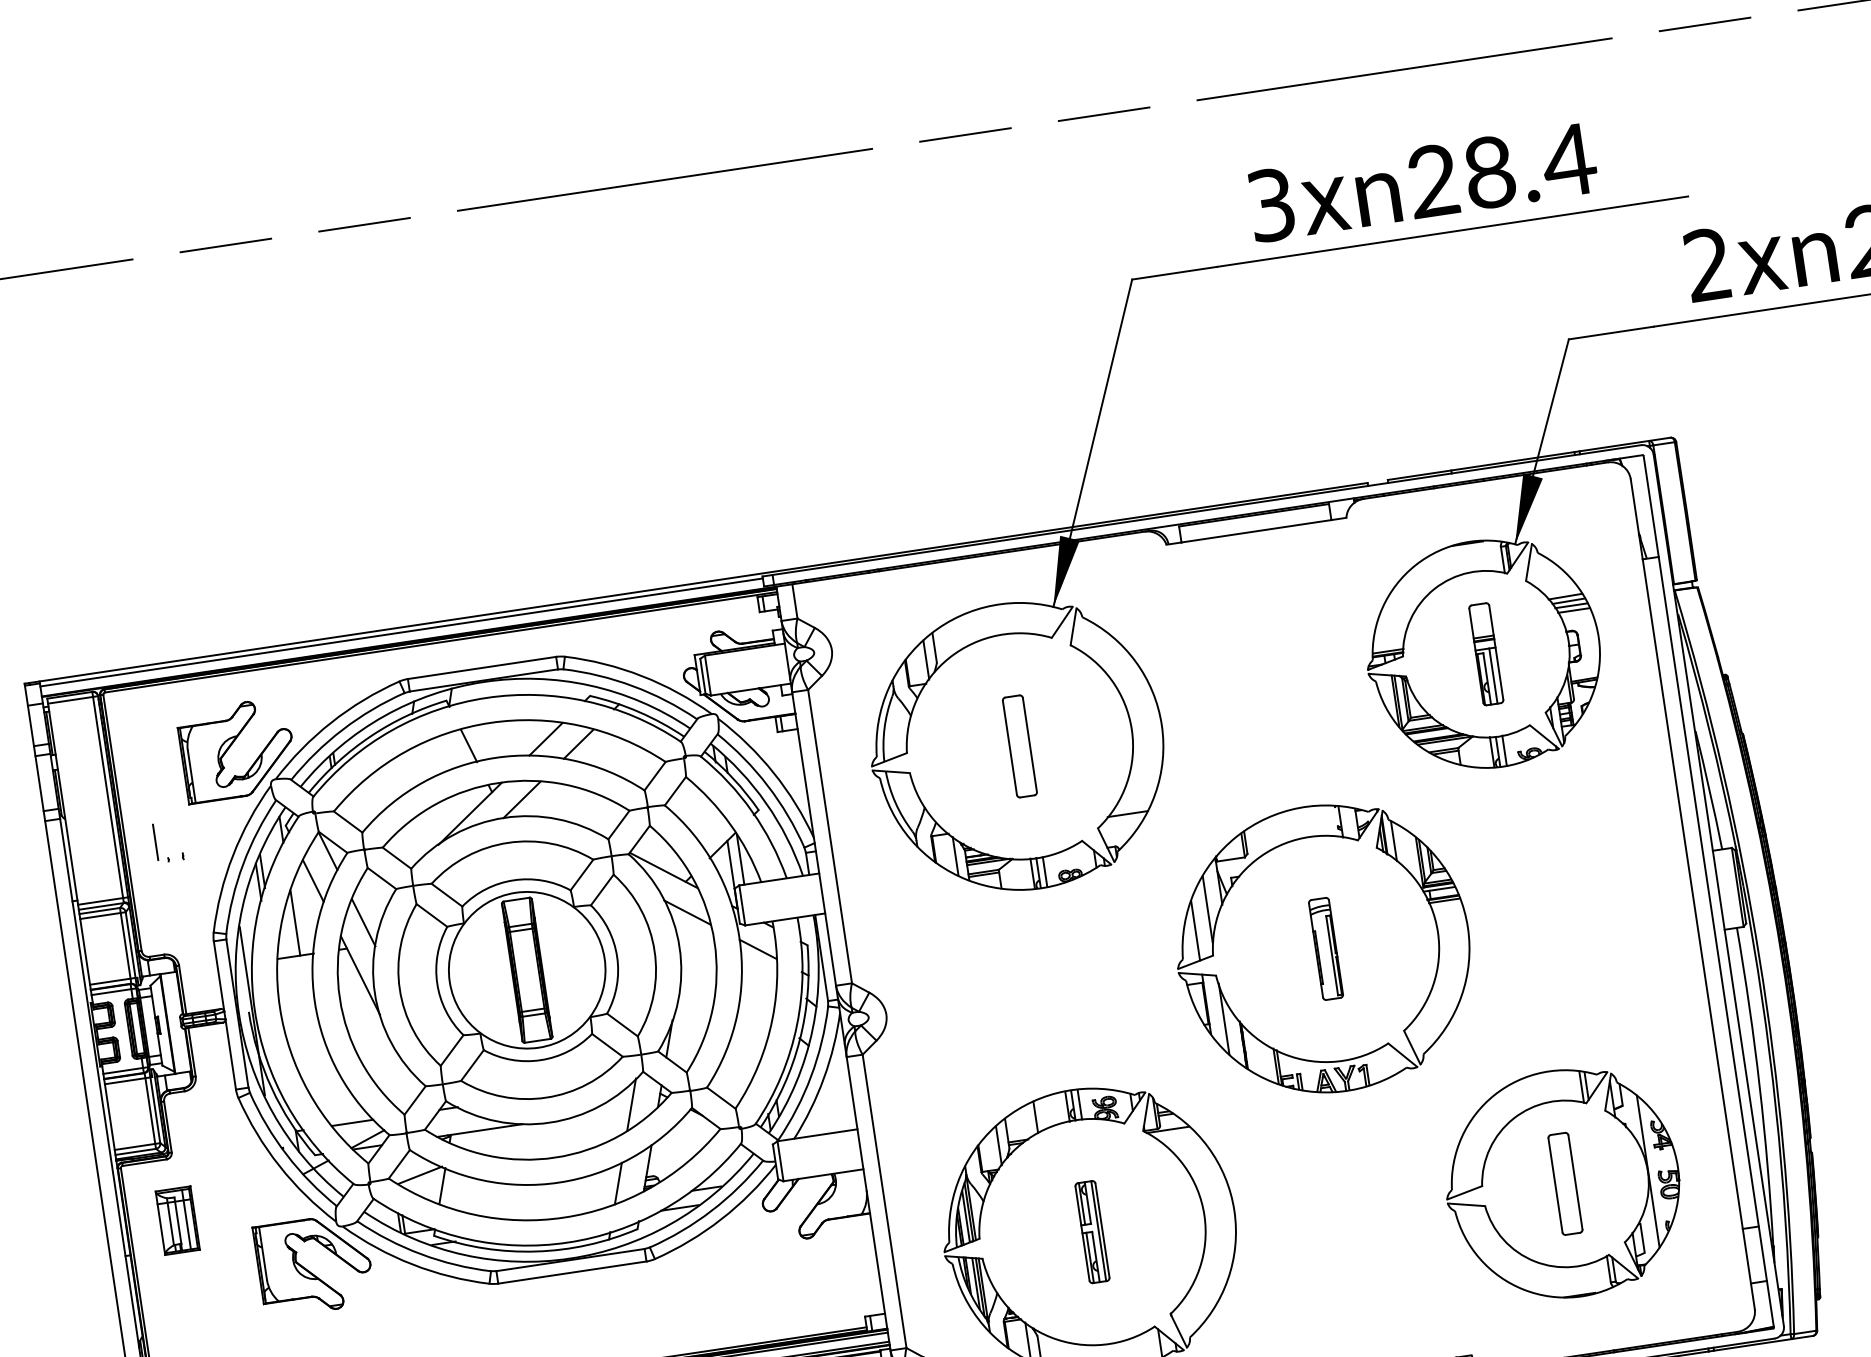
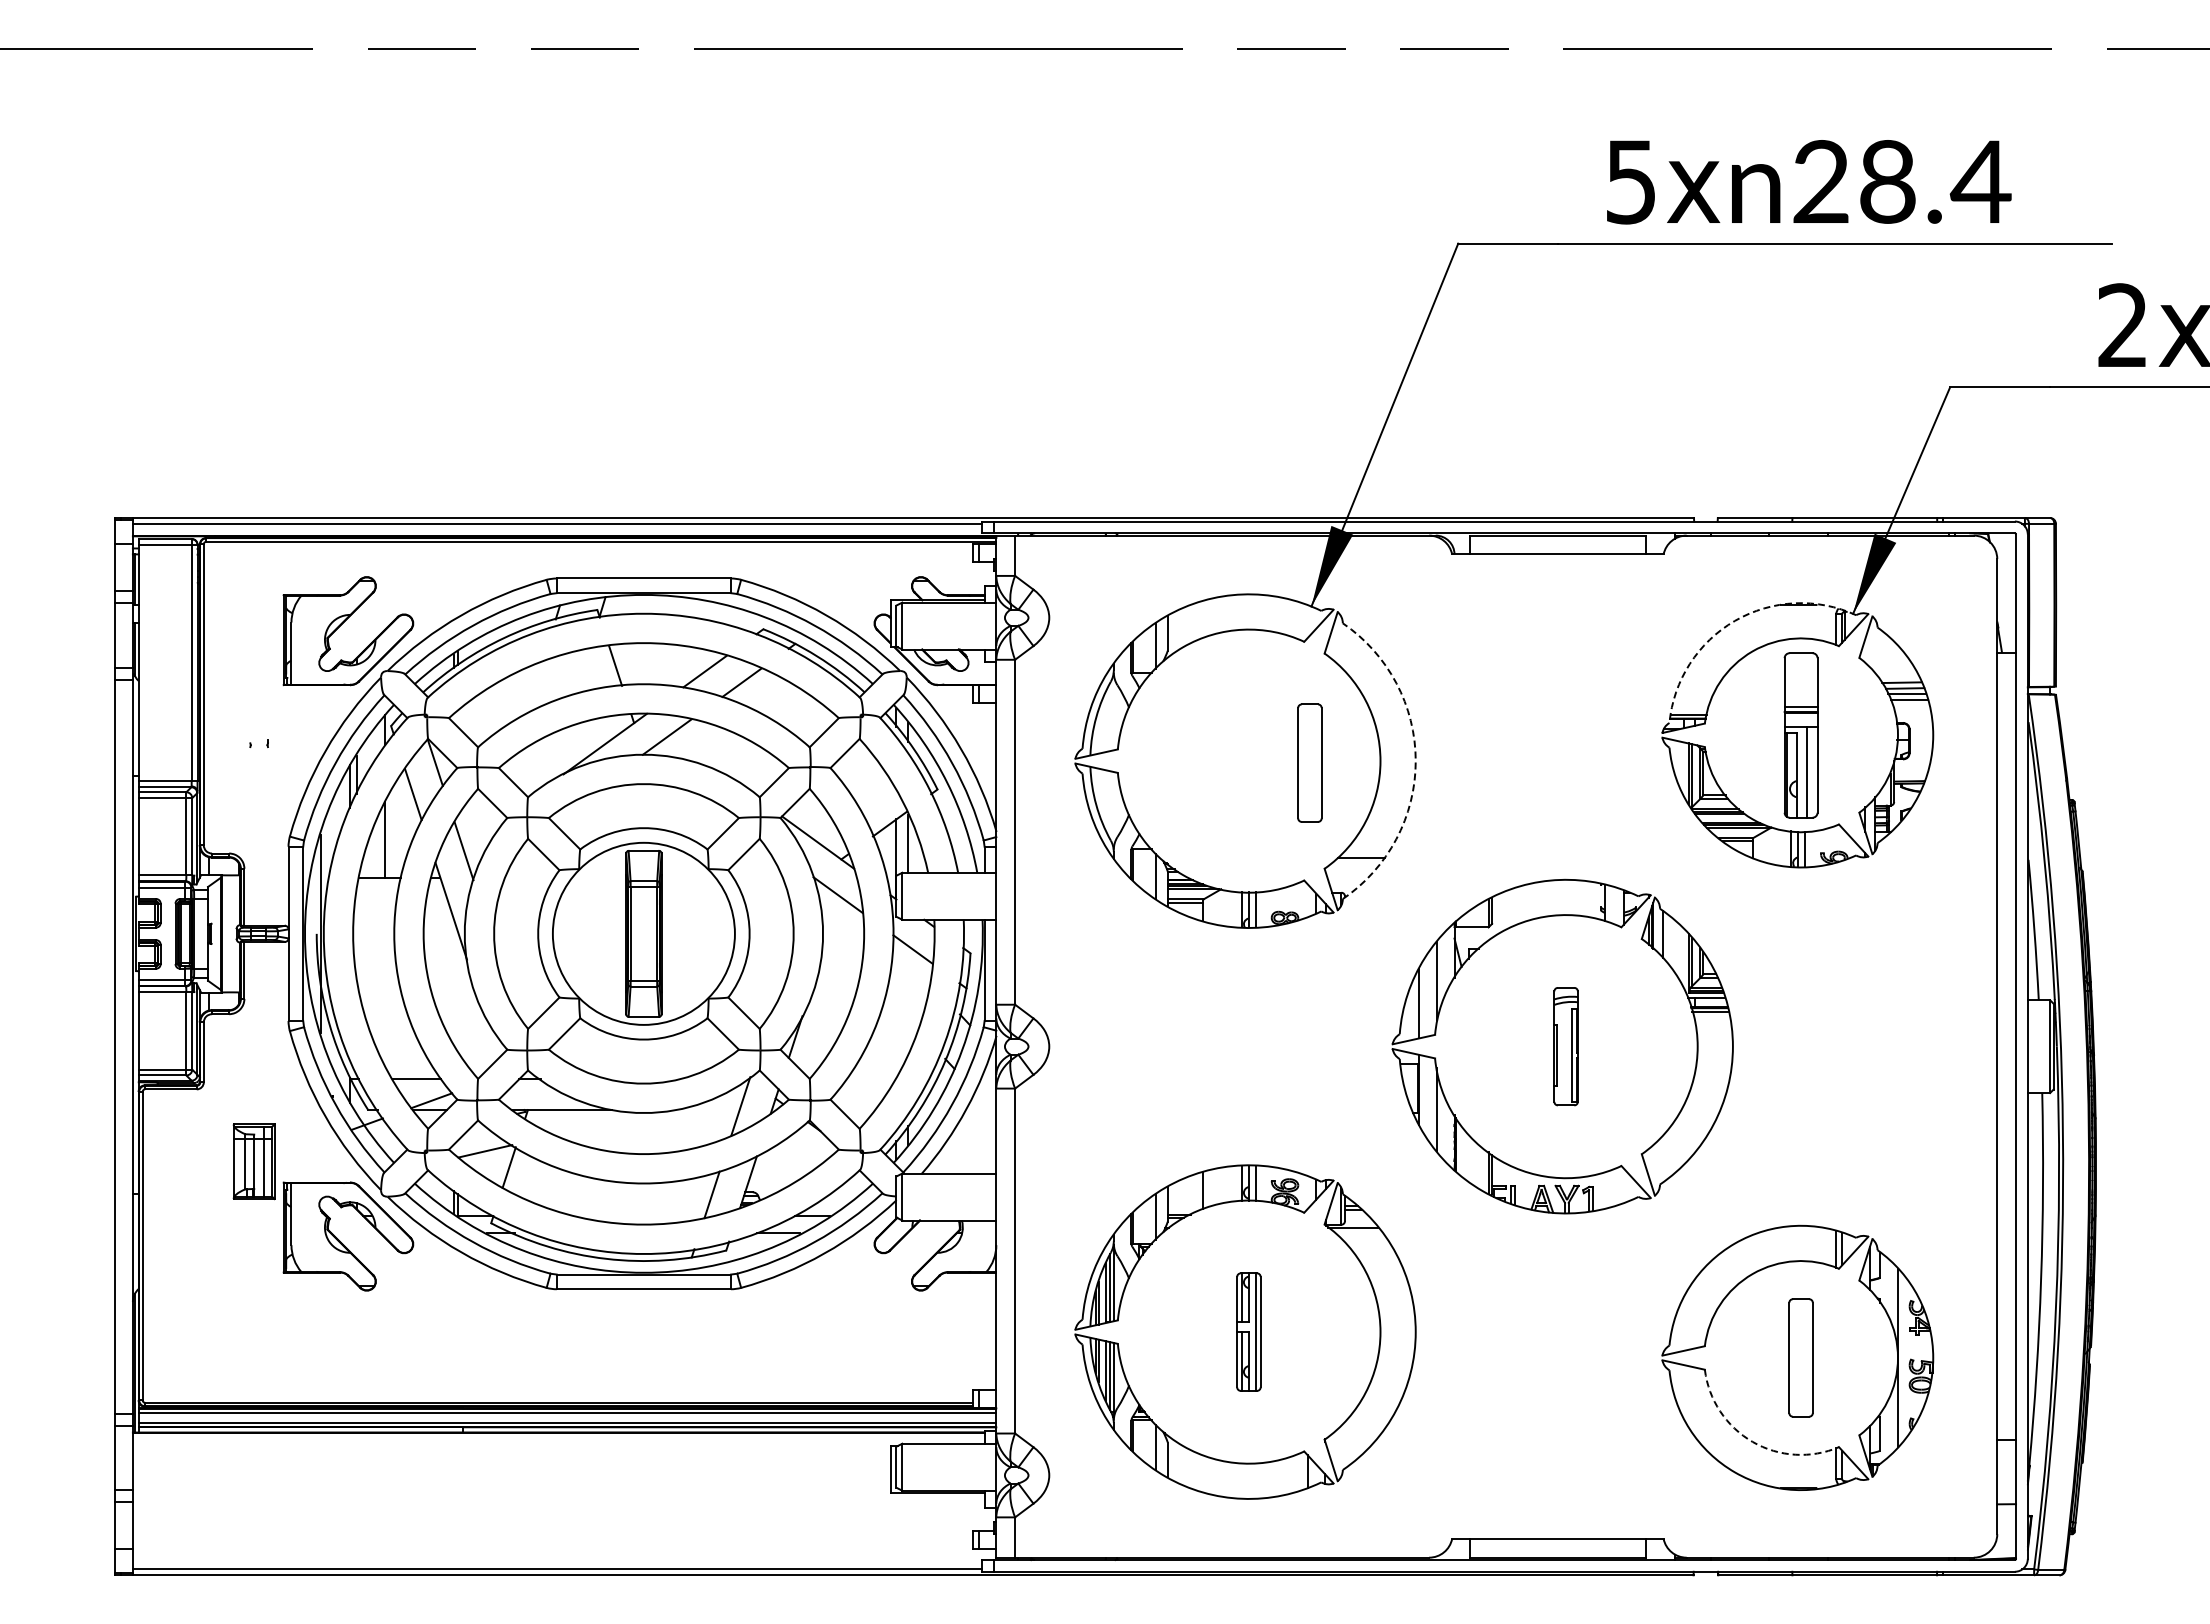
text: (1271, 204) -> (1631, 181), 3x -> 5x
arc: (1415, 565) -> (1734, 620), solid -> dashed
part: (1485, 653) -> (1800, 734), size x1.4
arc: (1161, 725) -> (1415, 761), solid -> dashed
part: (1019, 745) -> (1309, 762), moved
line: (155, 842) -> (238, 722), removed
part: (177, 1220) -> (253, 1161), moved
arc: (1534, 1261) -> (1752, 1441), solid -> dashed

